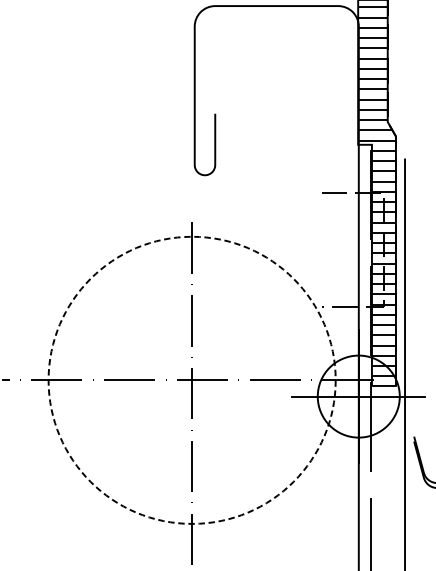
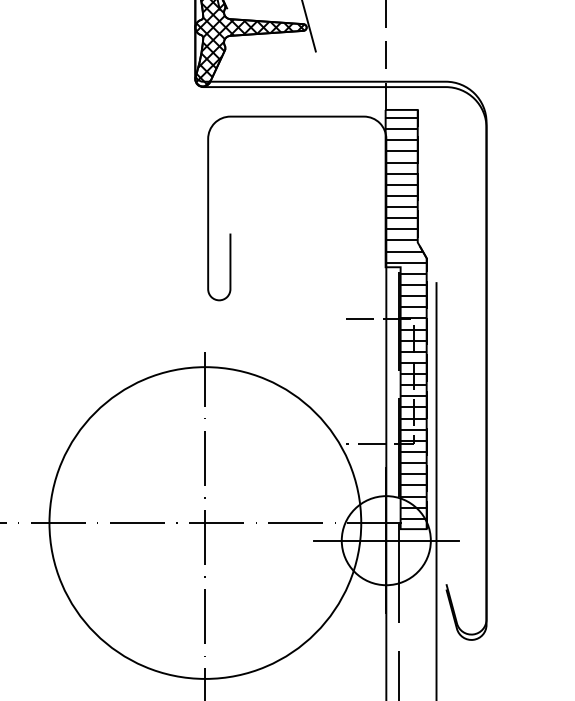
circle: (192, 379) -> (205, 522), dashed -> solid

